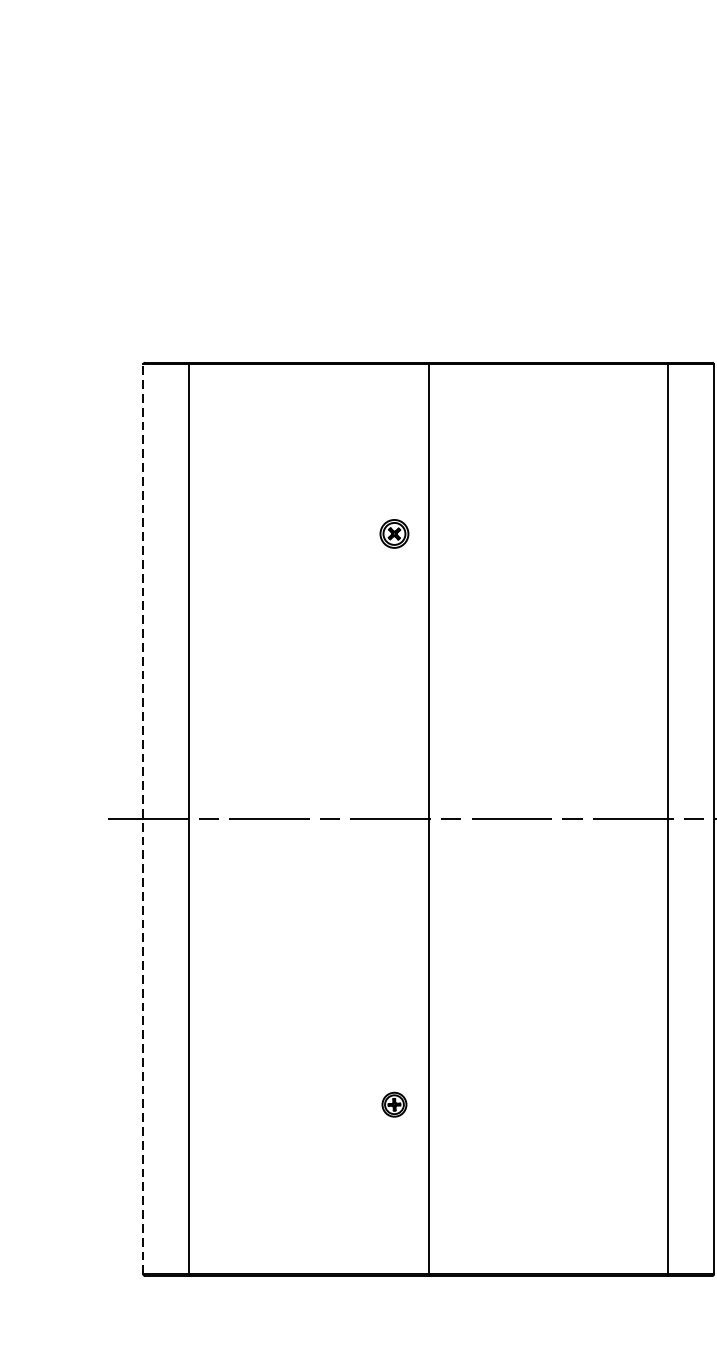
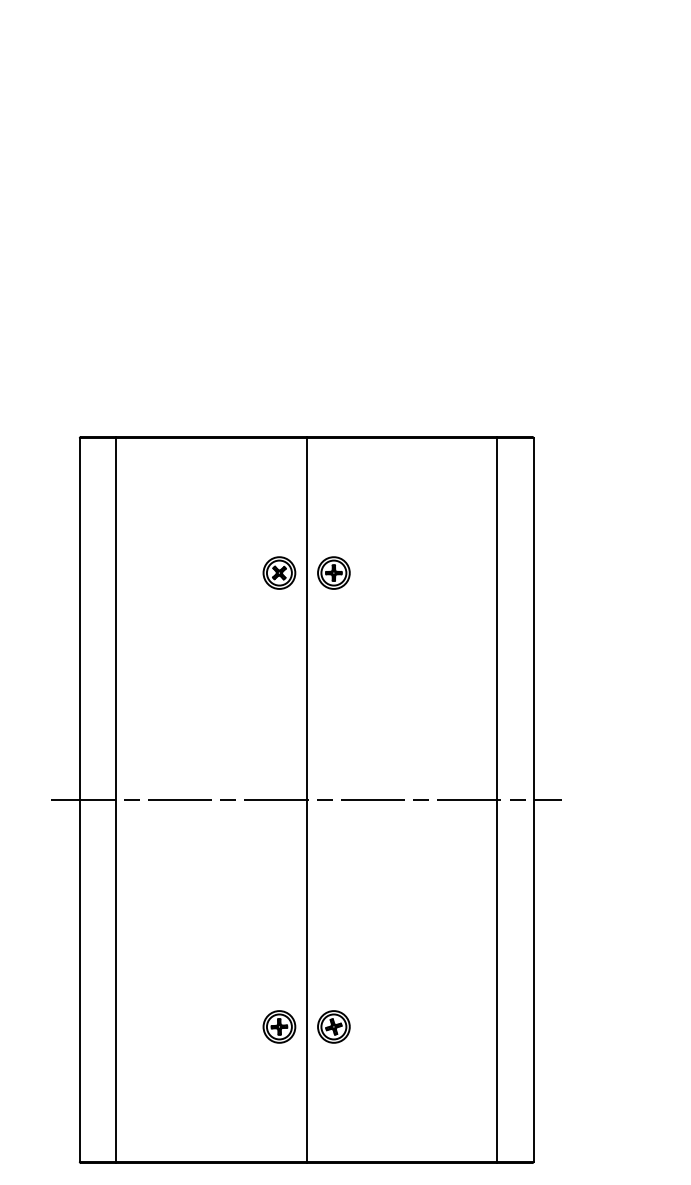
part: (394, 533) -> (279, 572), size x1.43
part: (462, 533) -> (333, 572), added
line: (143, 819) -> (79, 800), dashed -> solid
part: (394, 1104) -> (279, 1026), size x1.67
part: (462, 1104) -> (333, 1026), added

